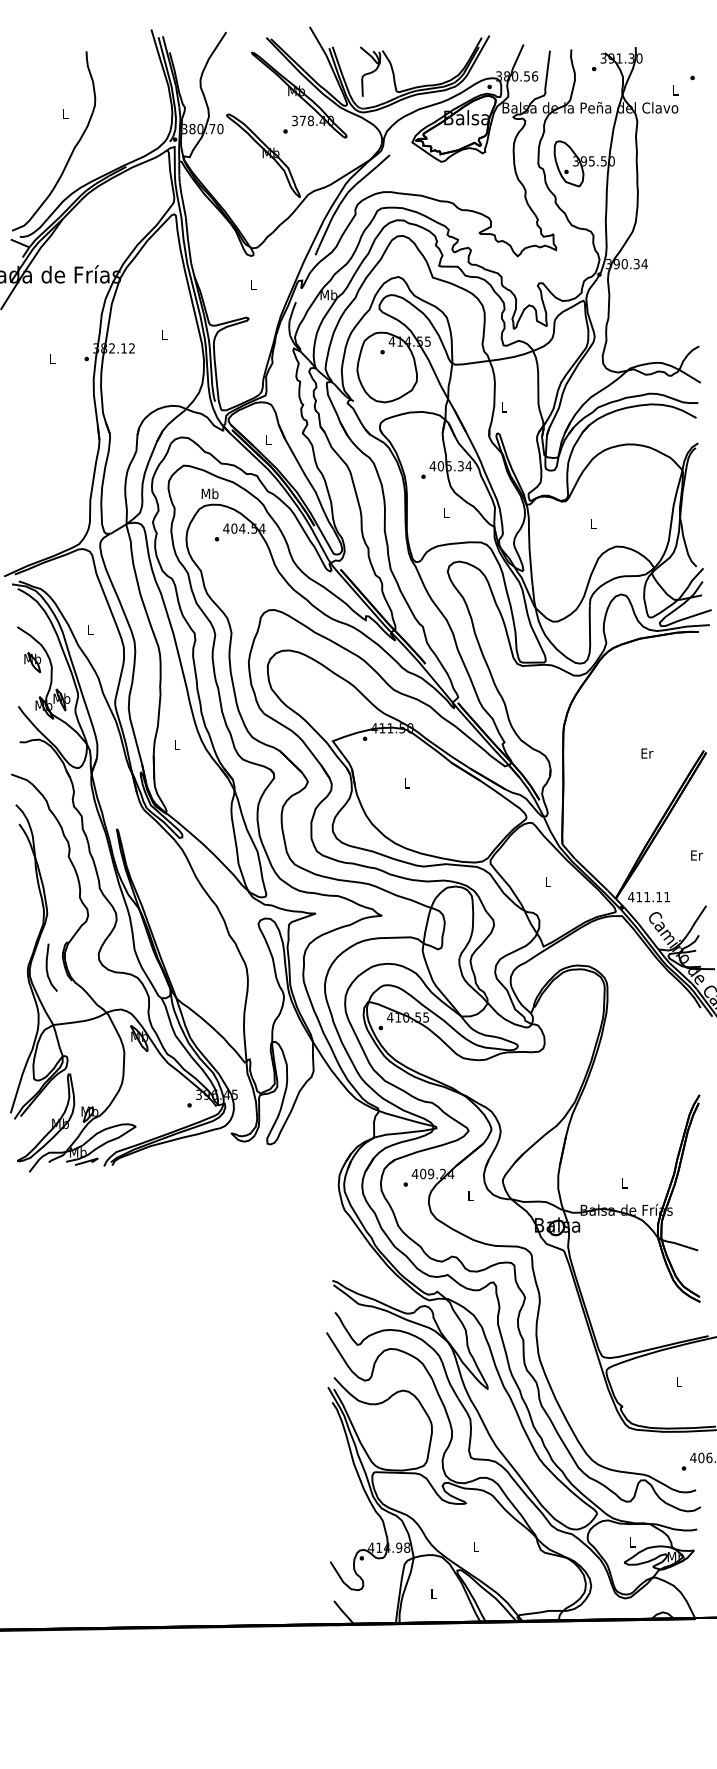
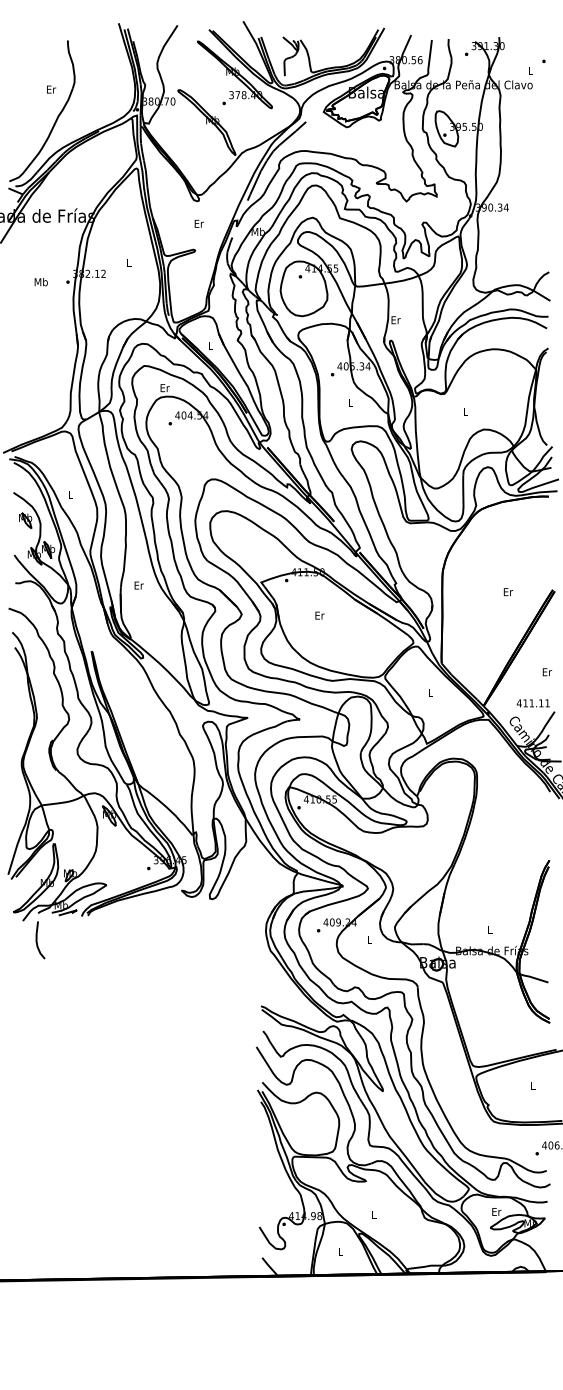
text: (65, 113) -> (51, 89), L -> Er
text: (253, 284) -> (199, 223), L -> Er
text: (52, 358) -> (41, 281), L -> Mb
text: (504, 407) -> (396, 320), L -> Er
text: (209, 493) -> (164, 387), Mb -> Er
text: (177, 745) -> (139, 585), L -> Er
text: (407, 783) -> (319, 615), L -> Er
text: (648, 897) -> (532, 703), moved
curve: (47, 967) -> (37, 940), moved
text: (632, 1542) -> (496, 1211), L -> Er

